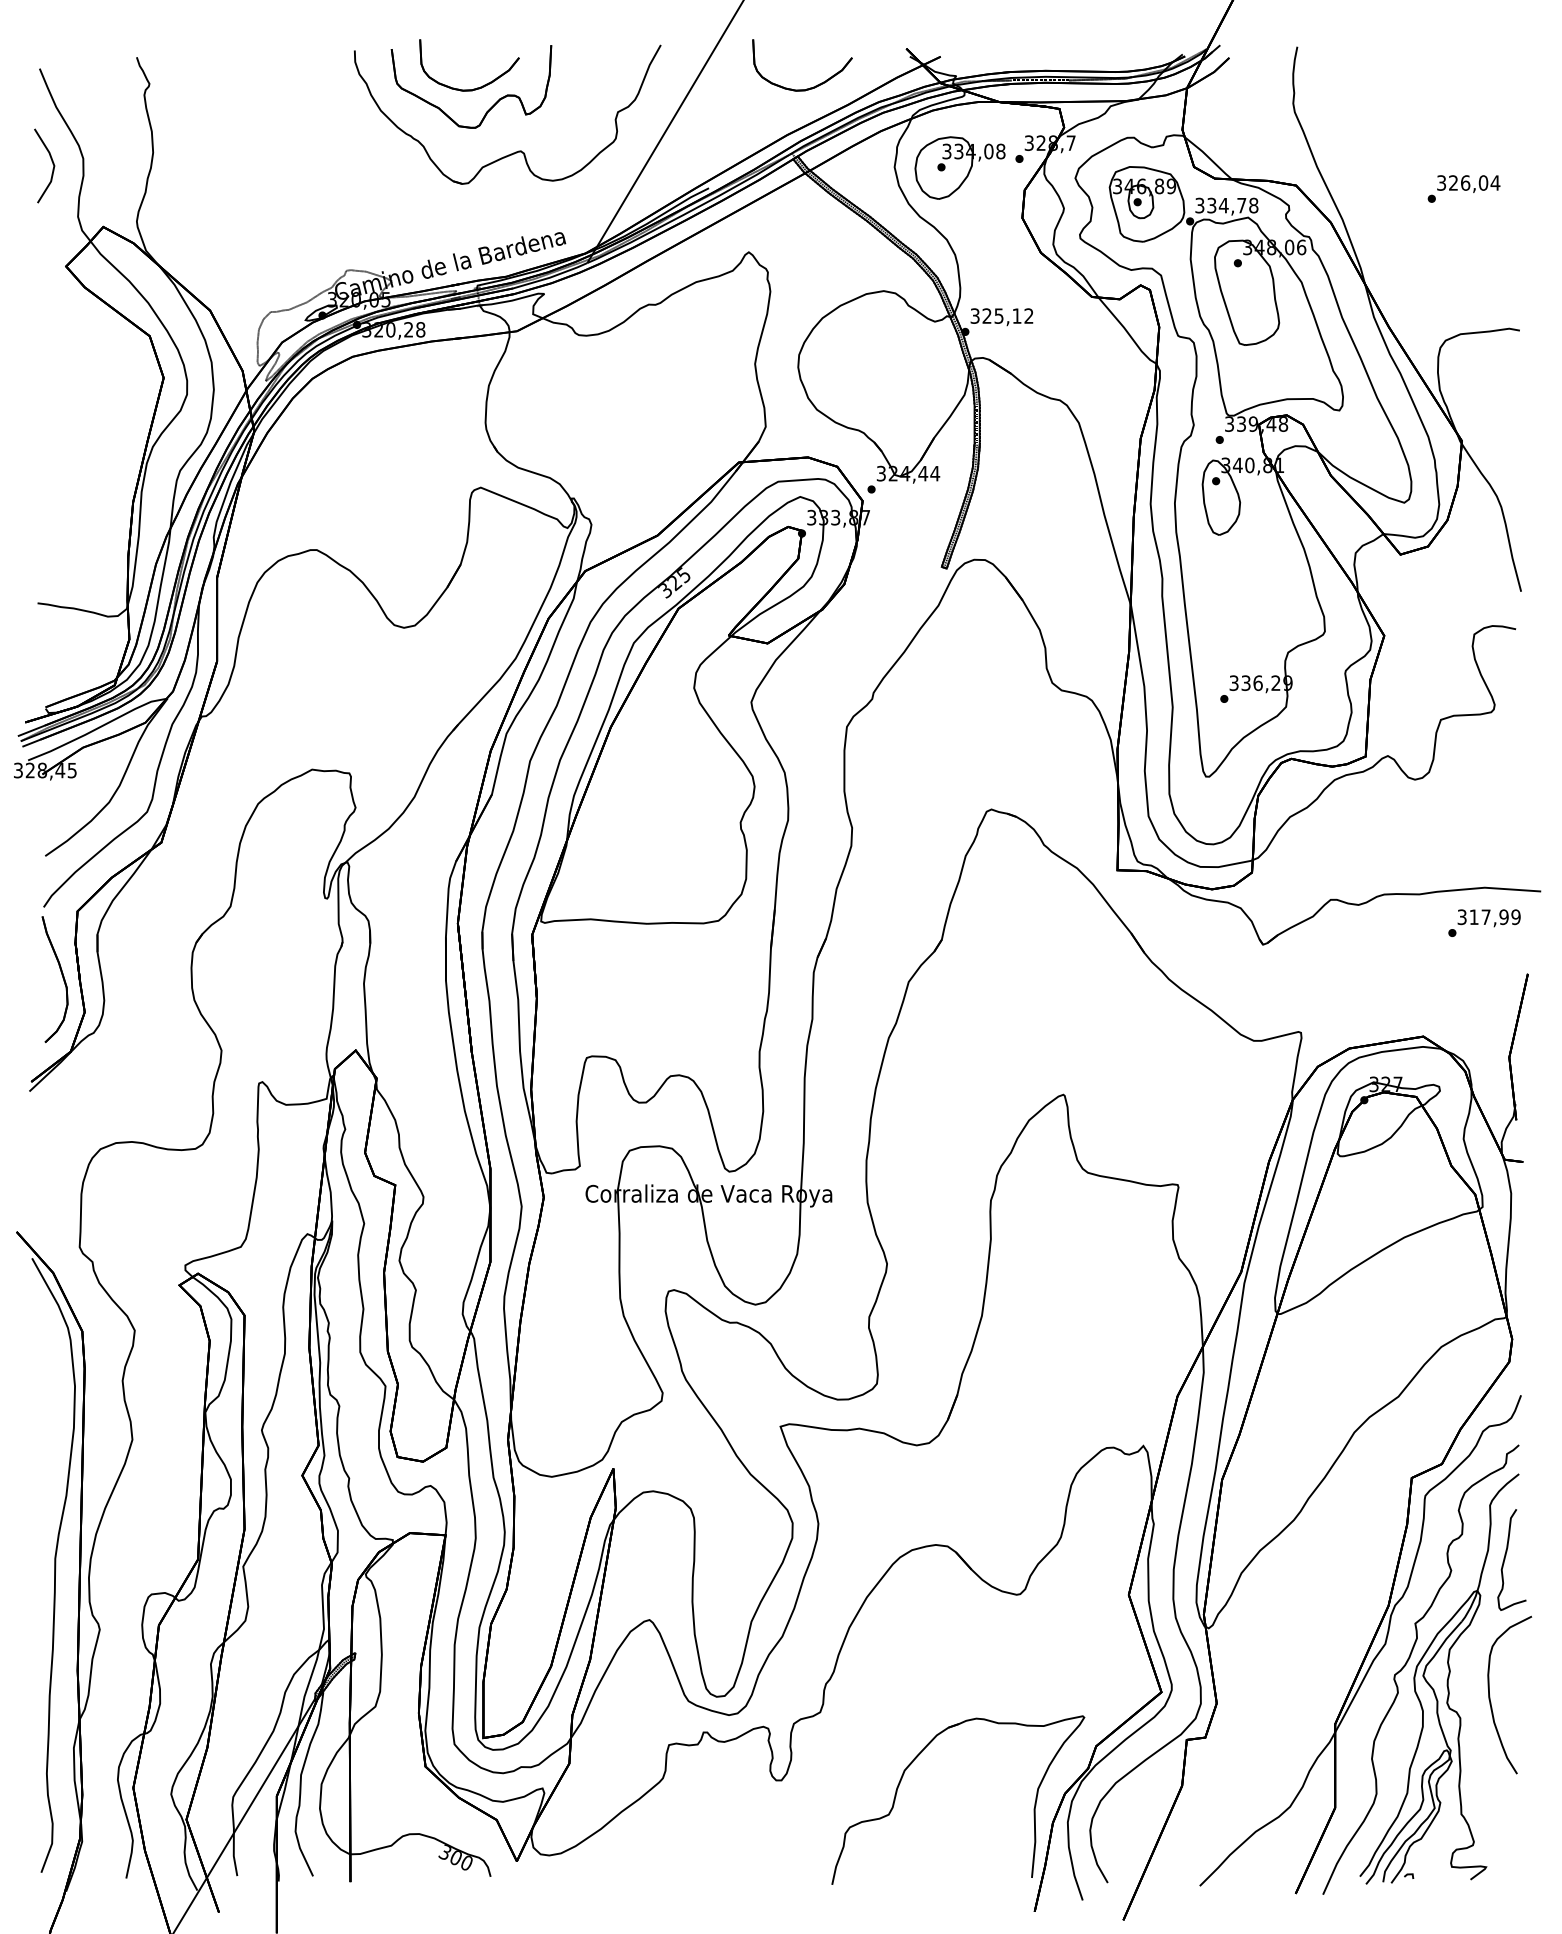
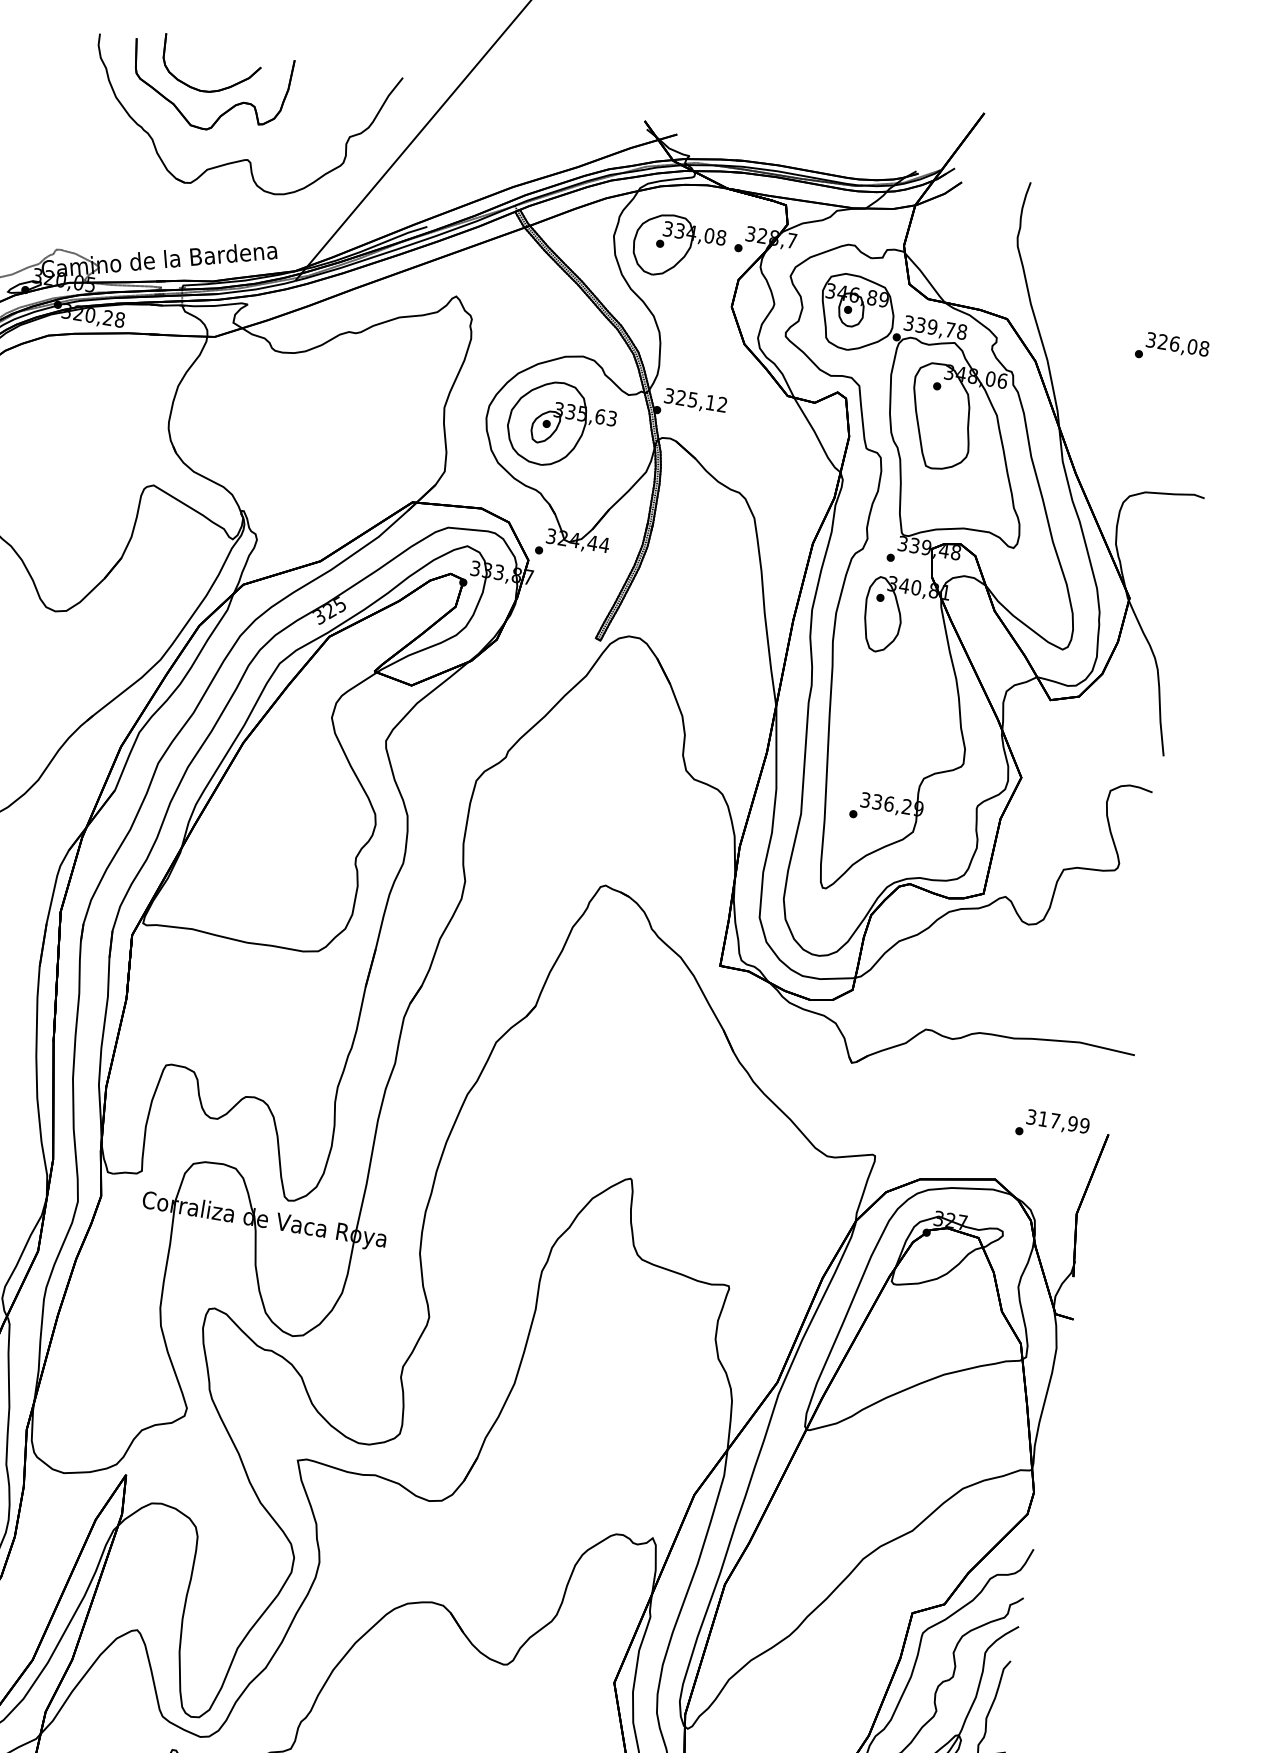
part: (806, 88) -> (539, 144), removed
text: (1495, 182) -> (1204, 348), 326,04 -> 326,08
text: (1223, 205) -> (932, 327), 334,78 -> 339,78
part: (872, 362) -> (560, 425), added
text: (1484, 922) -> (1052, 1125), moved

